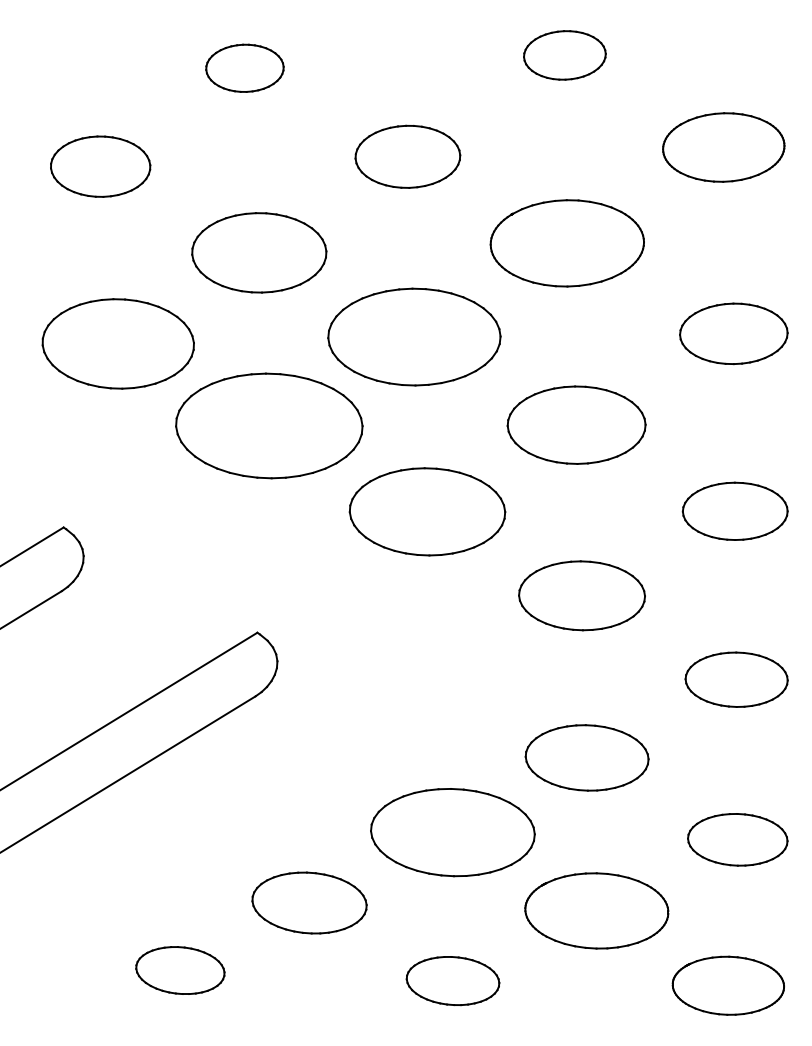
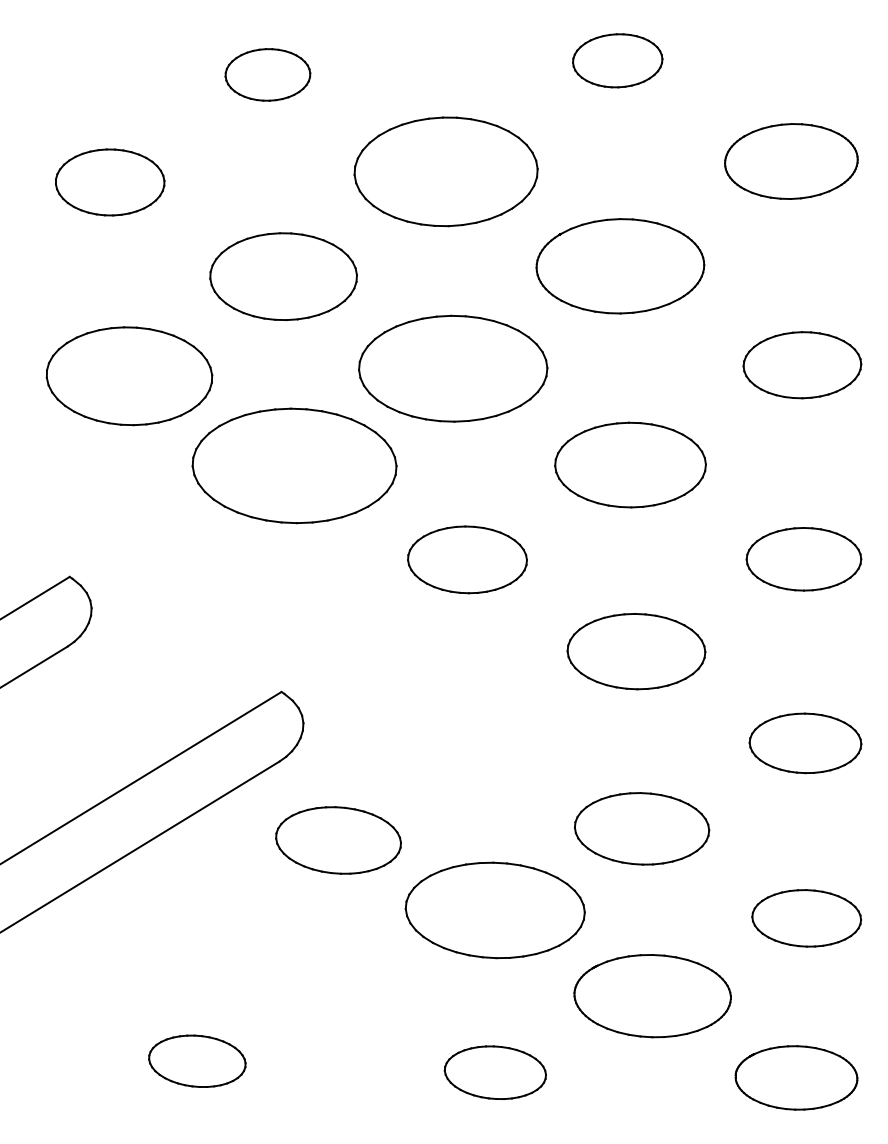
part: (407, 156) -> (445, 171), size x1.6
part: (427, 511) -> (467, 559), size x0.7
part: (309, 903) -> (338, 840), moved

